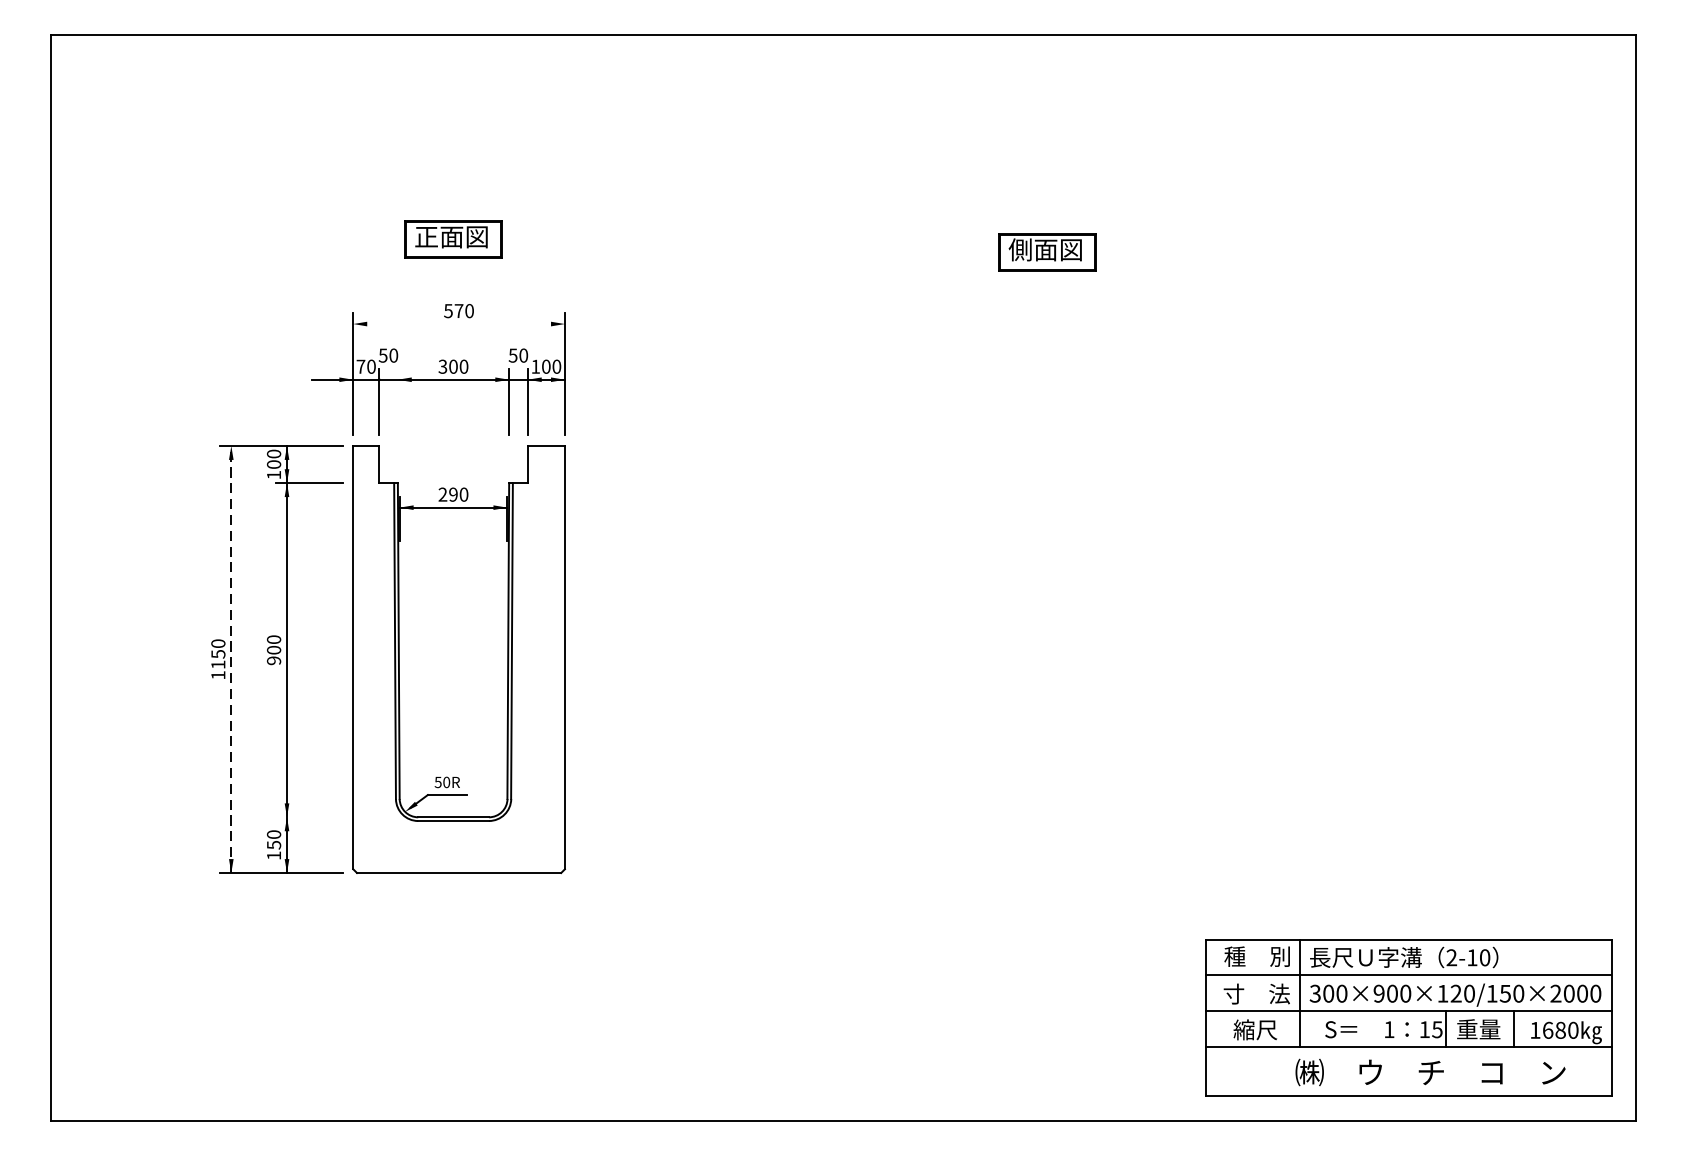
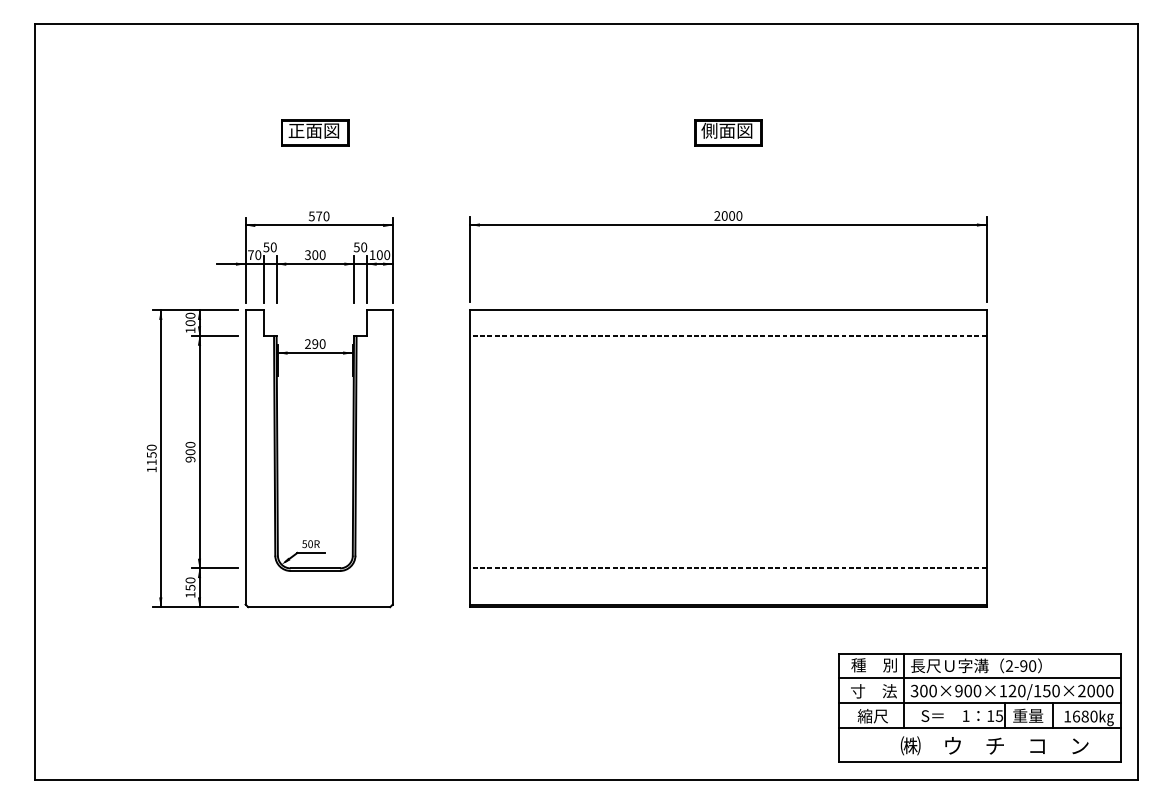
part: (453, 239) -> (315, 132), moved
part: (1047, 252) -> (728, 132), moved
line: (458, 324) -> (318, 225), added
line: (397, 401) -> (276, 279), added
part: (1047, 588) -> (728, 409), added
line: (230, 659) -> (160, 458), dashed -> solid
line: (308, 817) -> (214, 568), added
text: (1471, 956) -> (1023, 665), 2-10 -> 2-90

